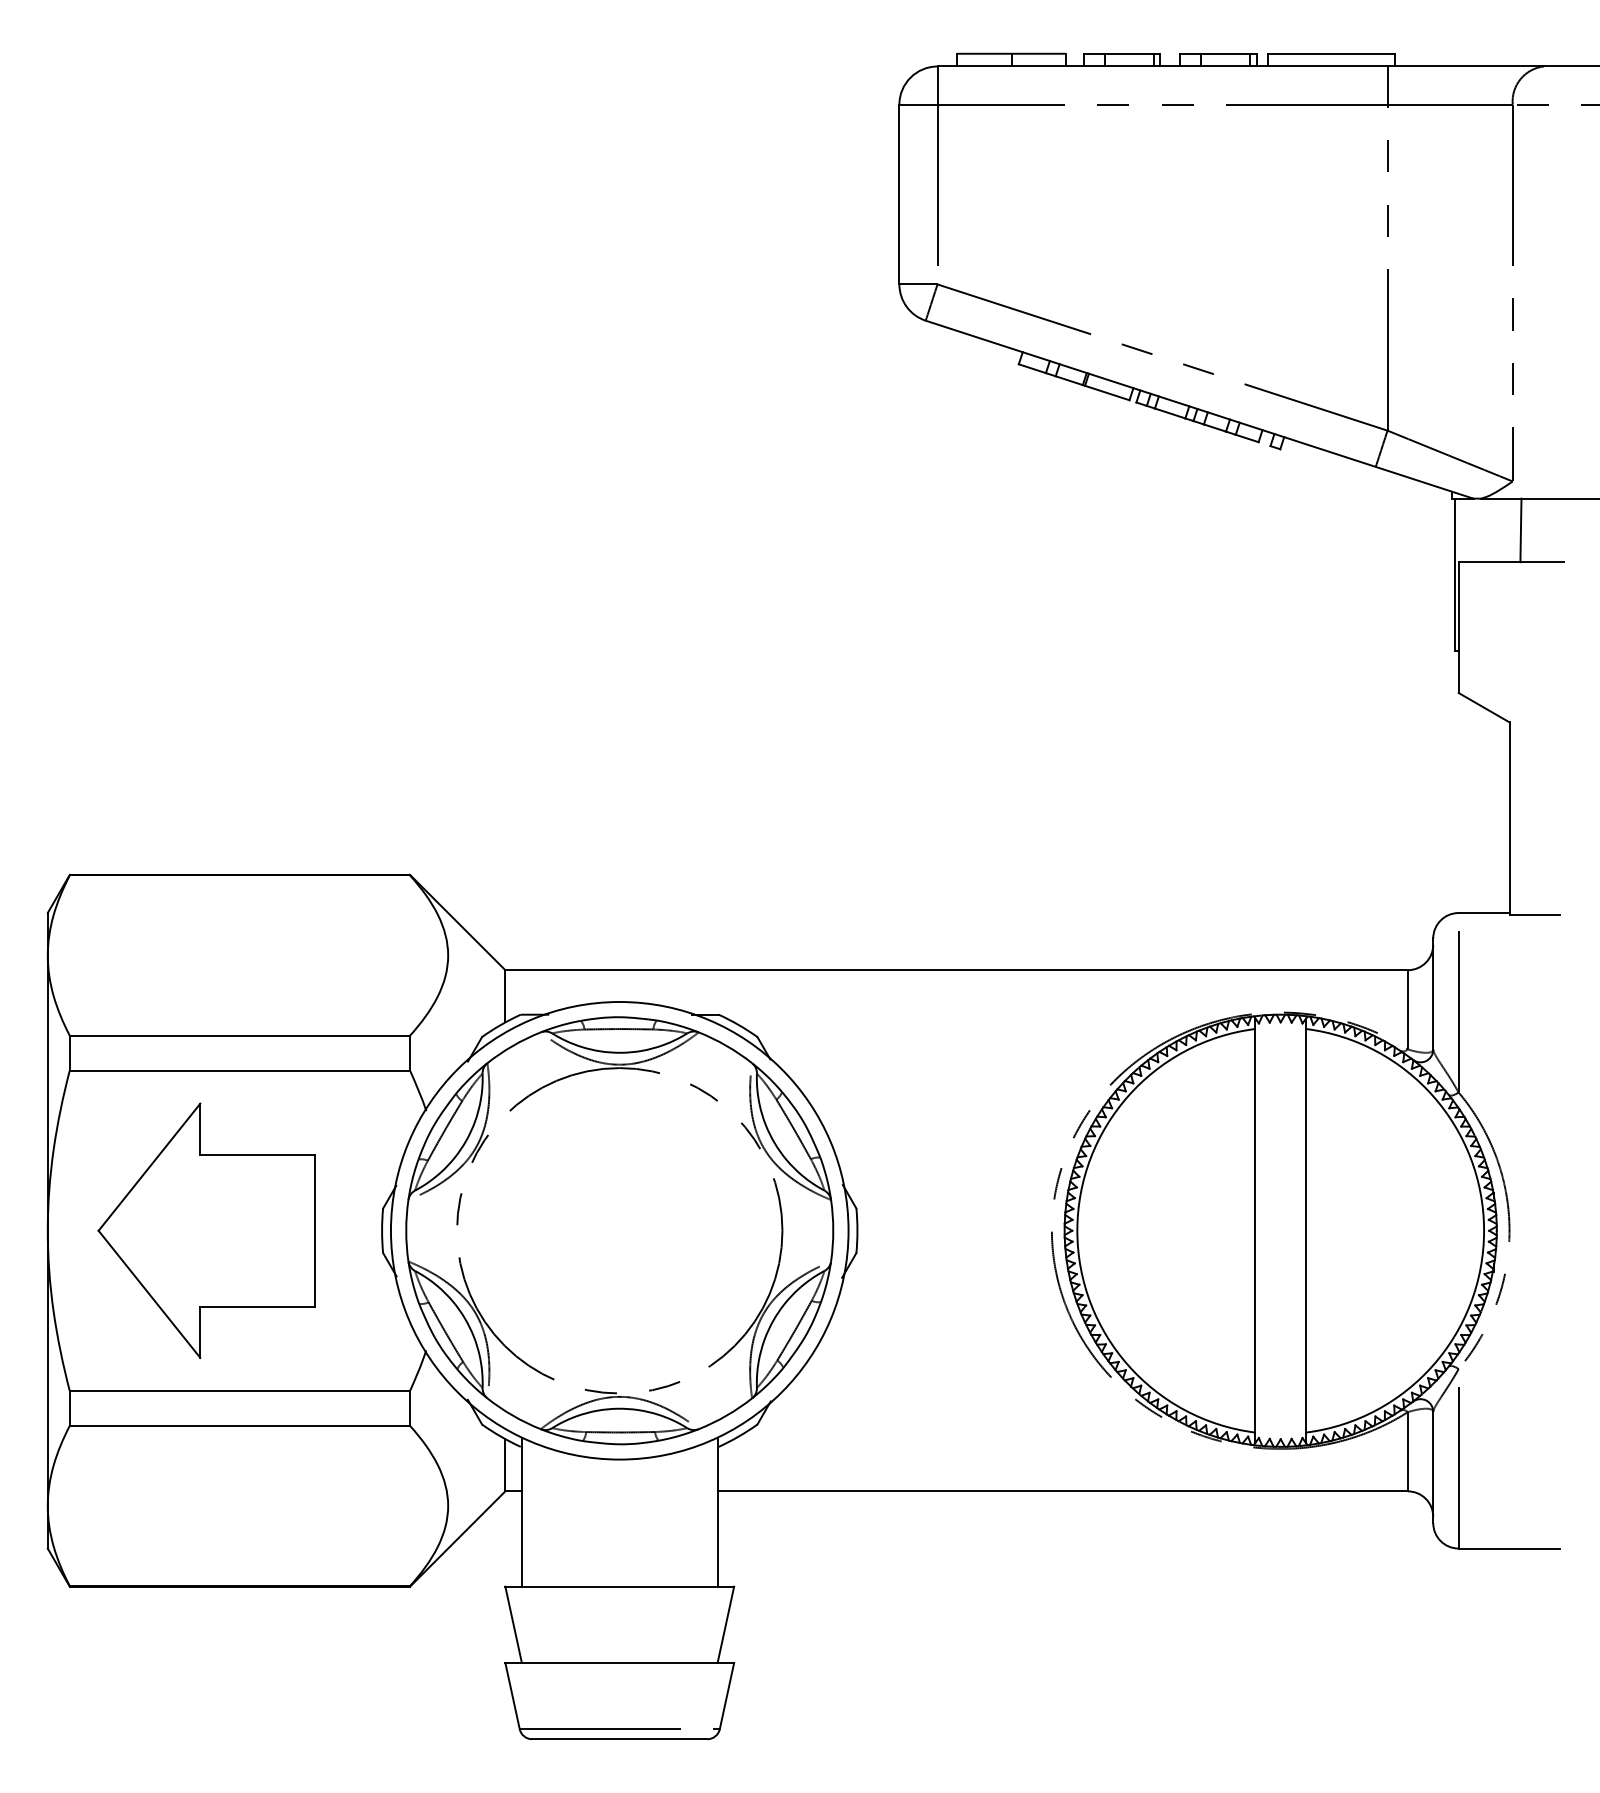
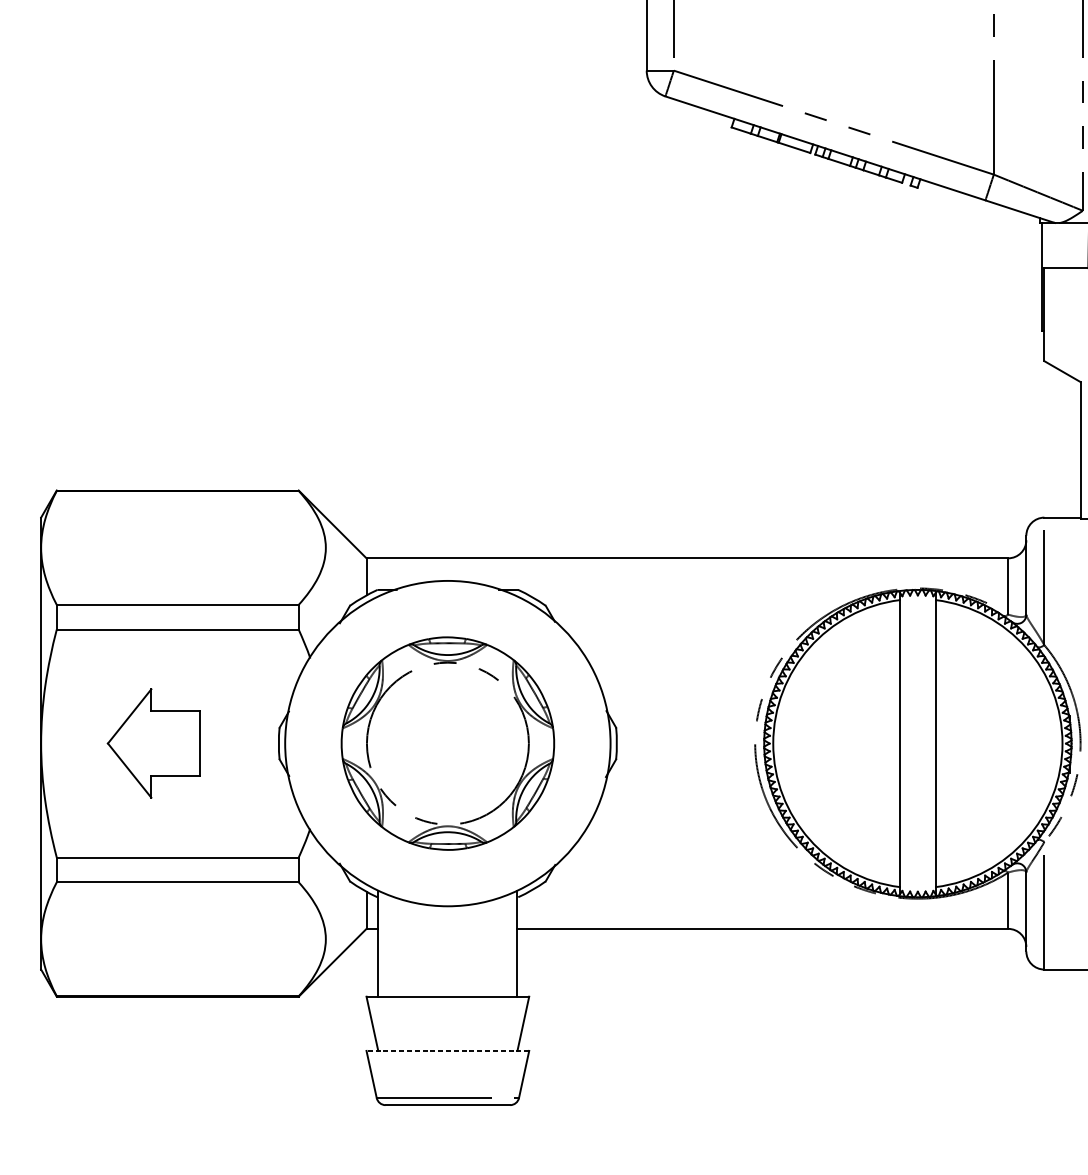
part: (206, 1230) -> (154, 743), size x0.6
part: (619, 1230) -> (447, 743), size x0.7
line: (619, 1662) -> (447, 1050), solid -> dashed

